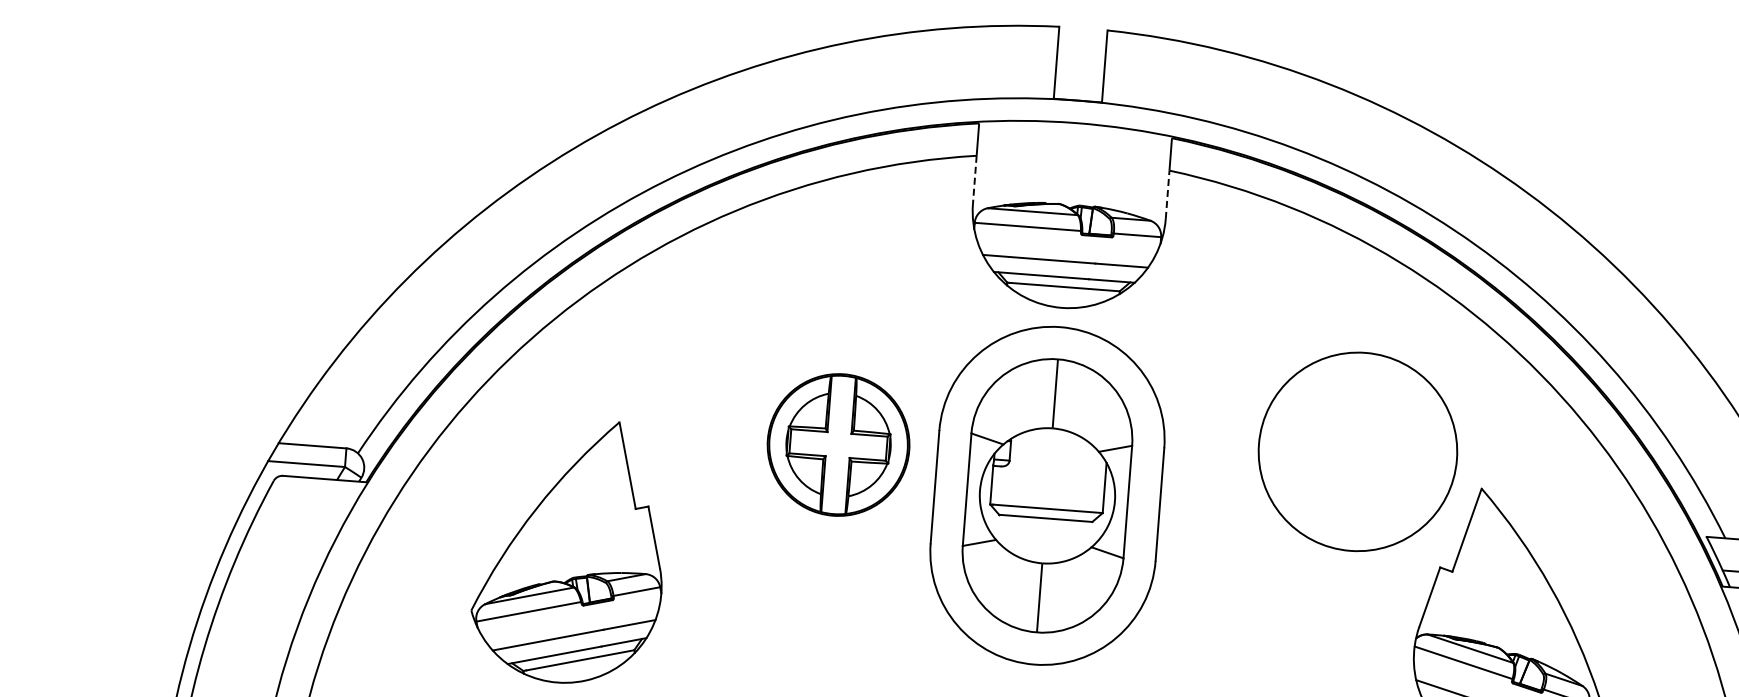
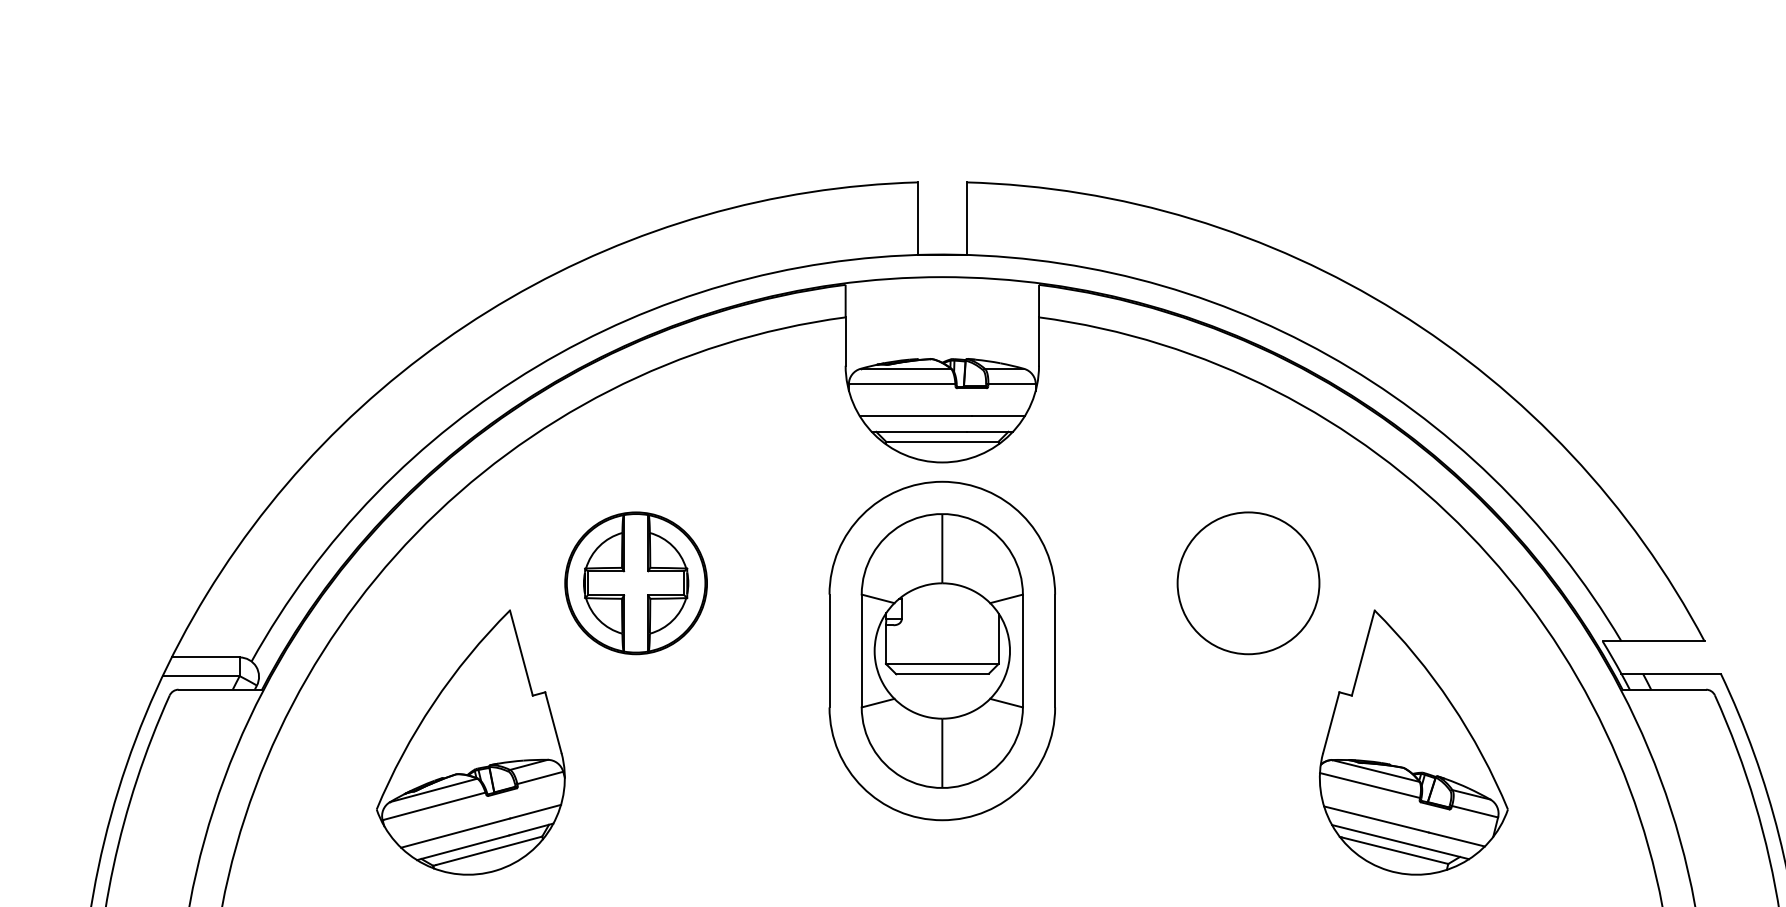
line: (974, 180) -> (845, 342), dashed -> solid
line: (1168, 194) -> (1039, 341), dashed -> solid
part: (837, 445) -> (635, 583), moved
circle: (1357, 452) -> (1248, 583), size x0.71

